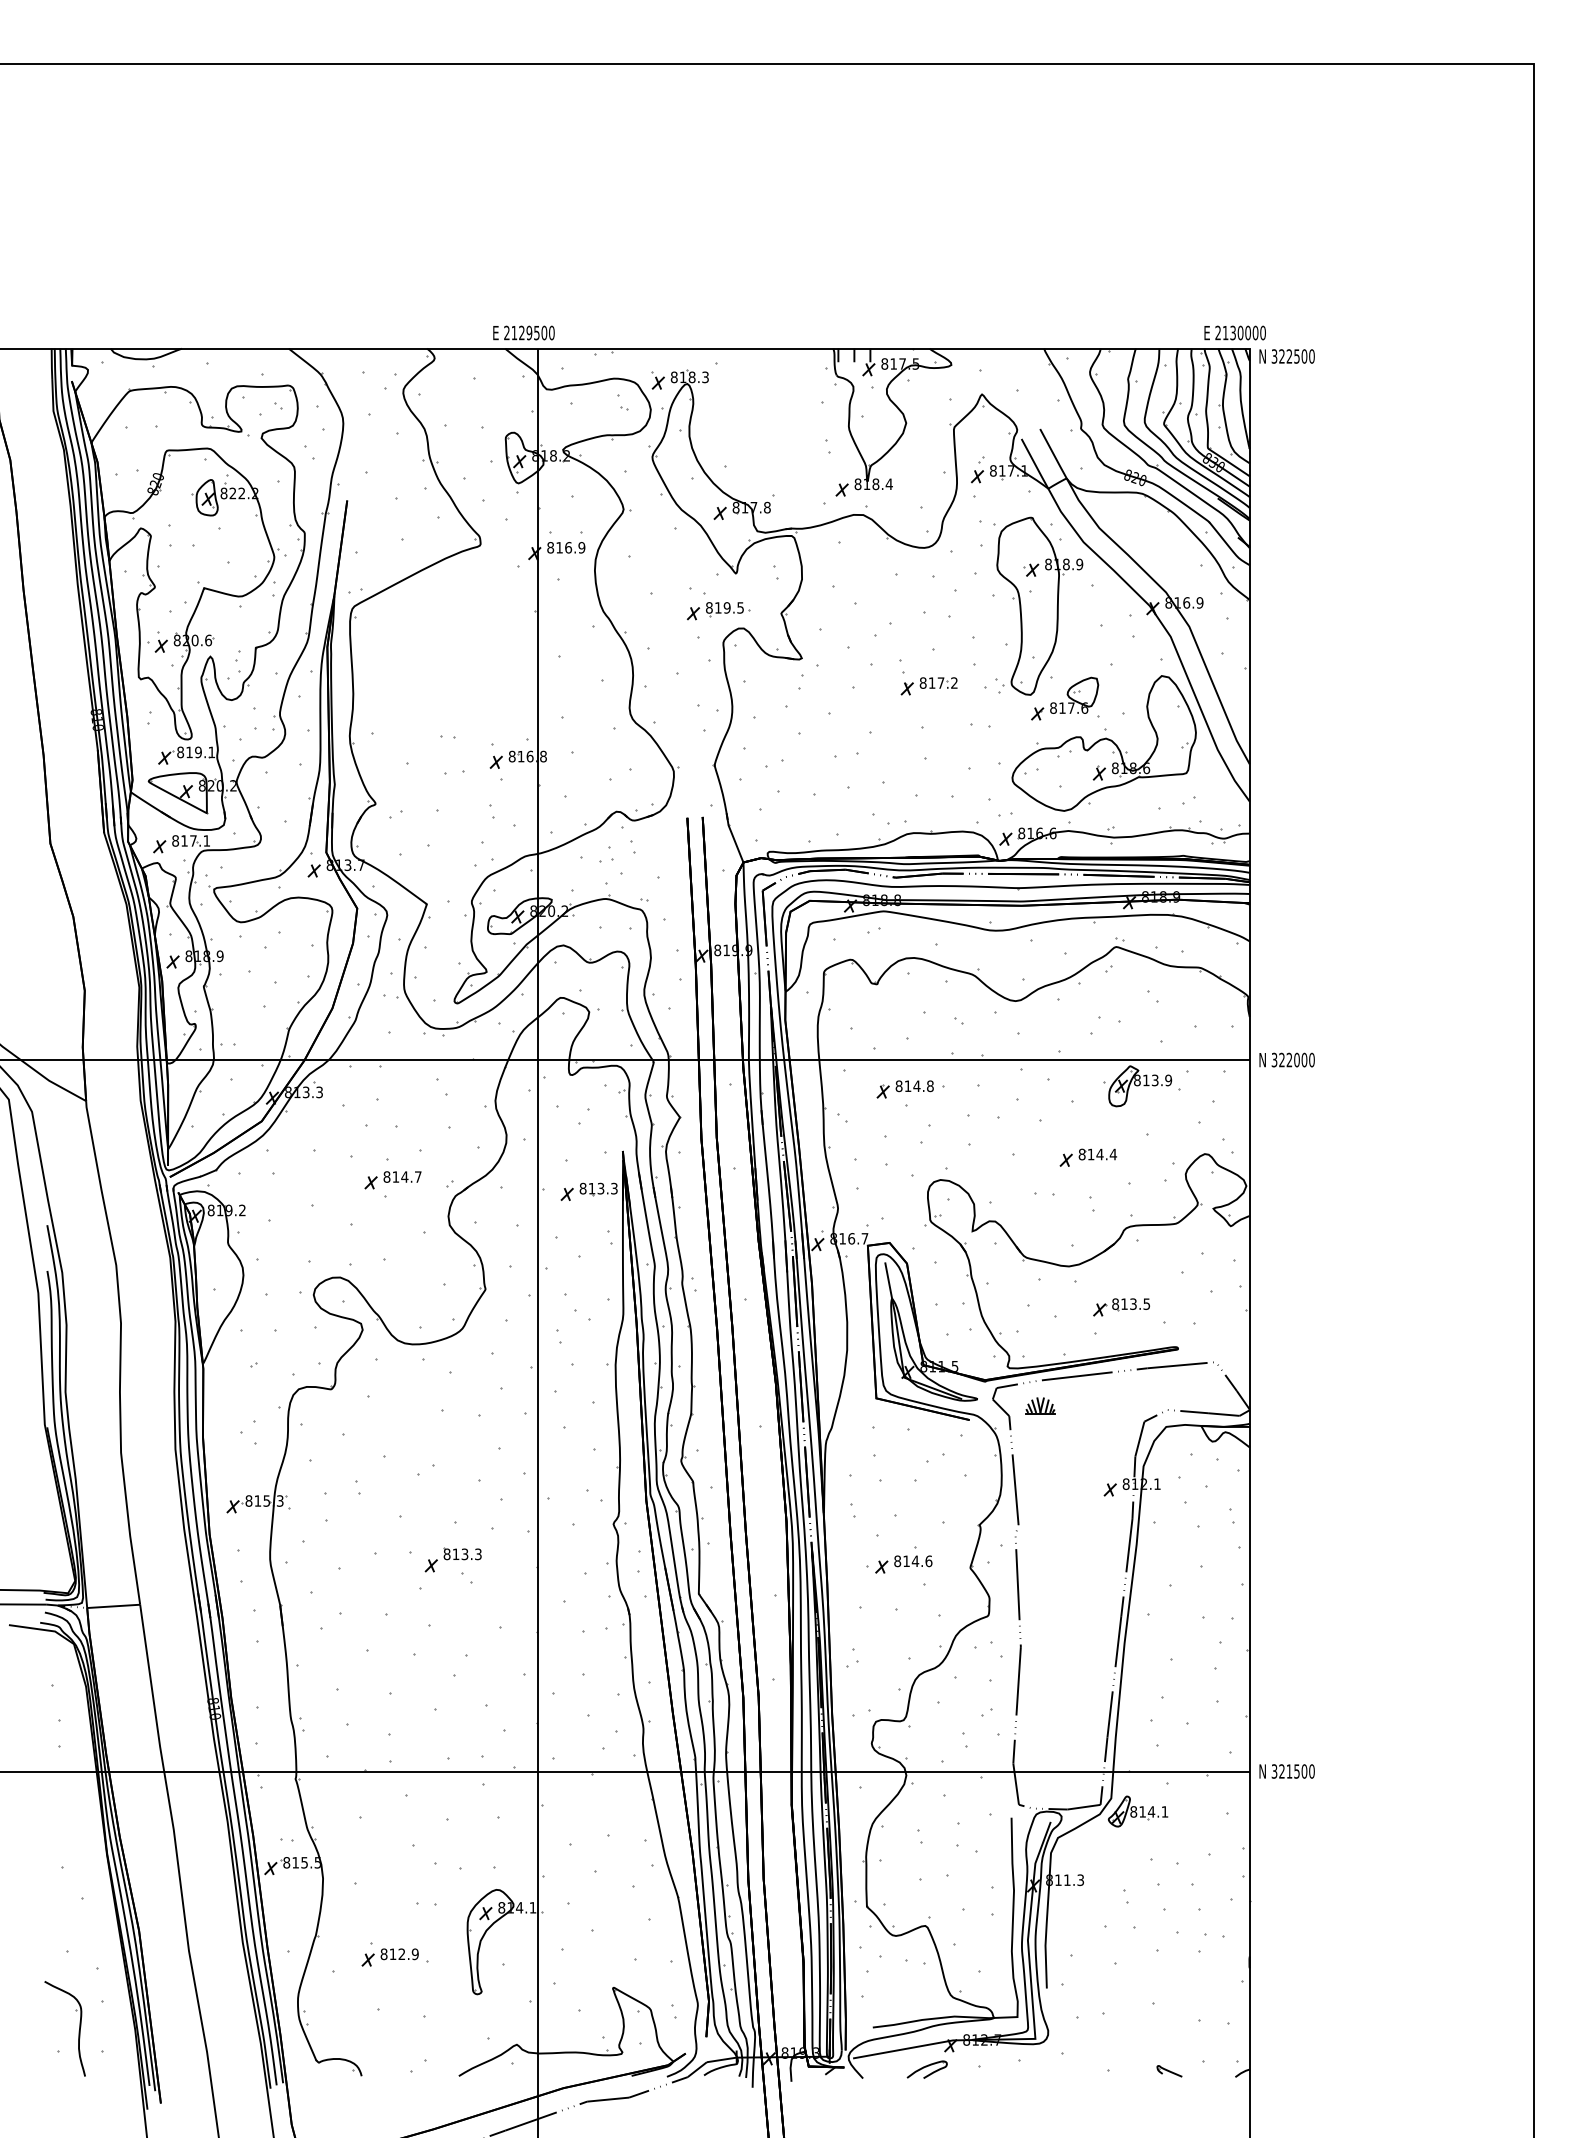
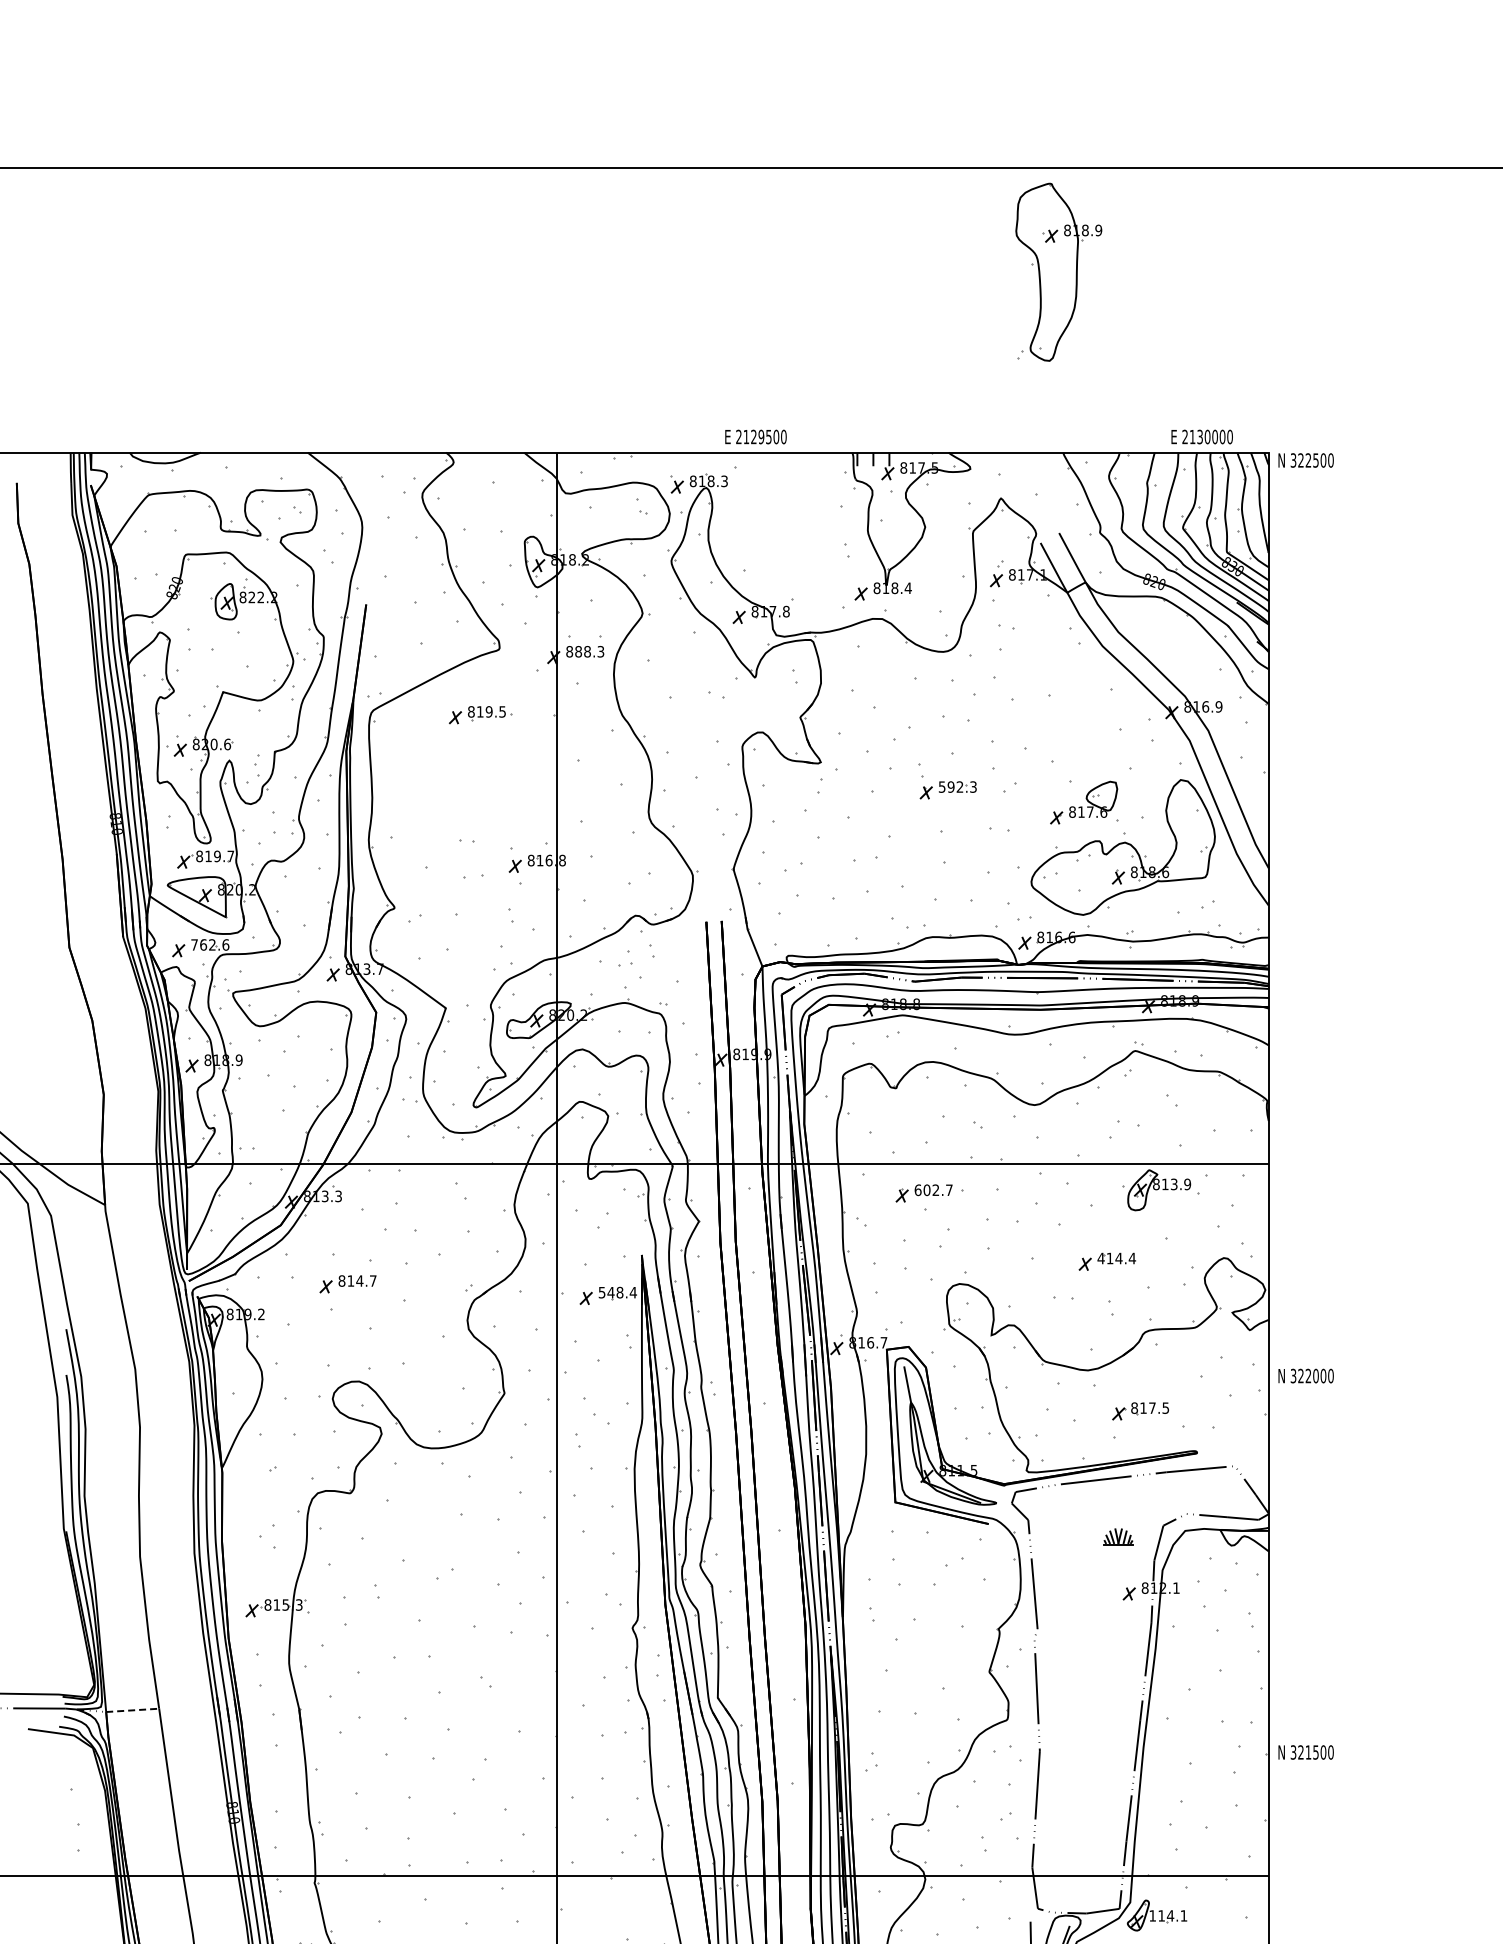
text: (523, 332) -> (755, 436), moved
text: (1234, 332) -> (1201, 436), moved
text: (570, 547) -> (589, 651), 816.9 -> 888.3
part: (1039, 605) -> (1058, 271), moved
part: (718, 611) -> (480, 715), moved
text: (938, 682) -> (957, 786), 817.2 -> 592.3
text: (211, 752) -> (230, 856), 819.1 -> 819.7
text: (191, 840) -> (210, 944), 817.1 -> 762.6
text: (1286, 1059) -> (1305, 1375), moved
text: (914, 1086) -> (933, 1190), 814.8 -> 602.7
text: (1081, 1154) -> (1100, 1258), 814.4 -> 414.4
part: (392, 1180) -> (347, 1284), moved
text: (598, 1188) -> (617, 1292), 813.3 -> 548.4
text: (1133, 1303) -> (1152, 1407), 813.5 -> 817.5
part: (1040, 1405) -> (1118, 1536), moved
part: (452, 1559) -> (471, 1663), removed
part: (903, 1559) -> (922, 1663), removed
line: (113, 1606) -> (132, 1710), solid -> dashed
text: (1286, 1771) -> (1305, 1752), moved
text: (1133, 1811) -> (1152, 1915), 814.1 -> 114.1

